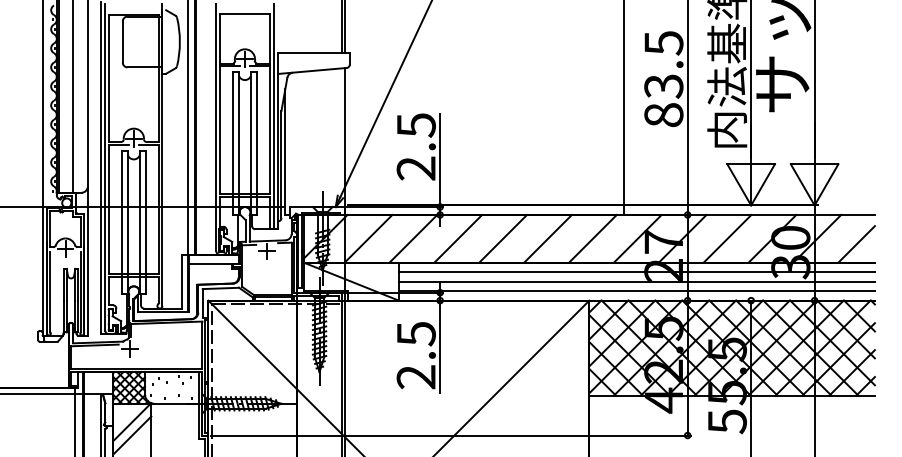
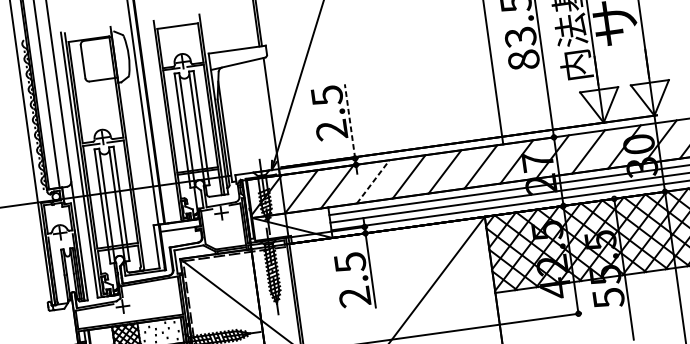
line: (440, 160) -> (350, 121), solid -> dashed
line: (458, 238) -> (373, 181), solid -> dashed

